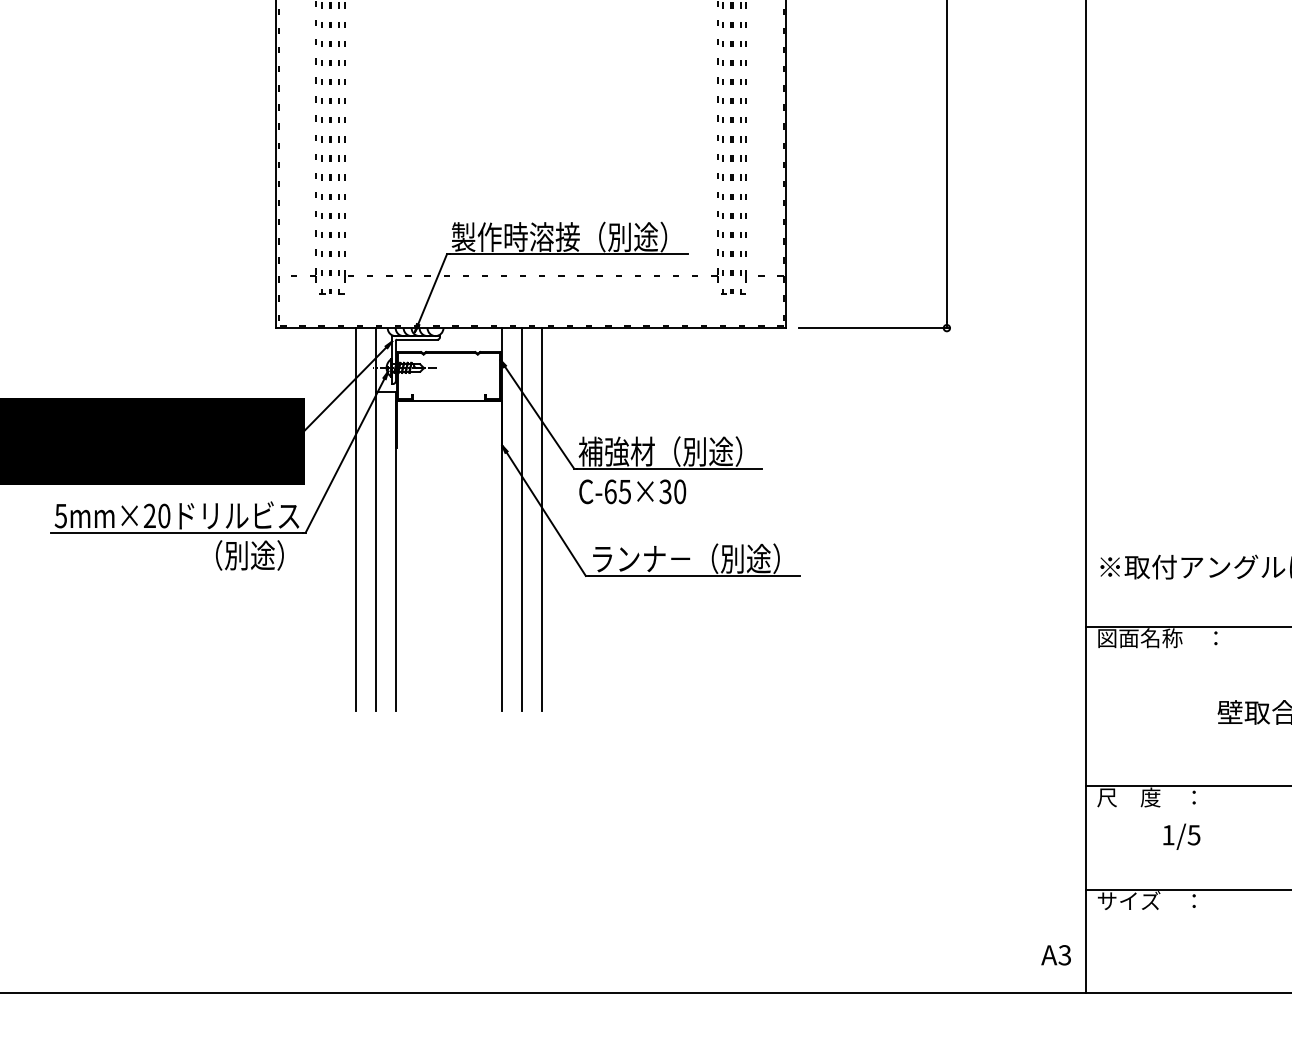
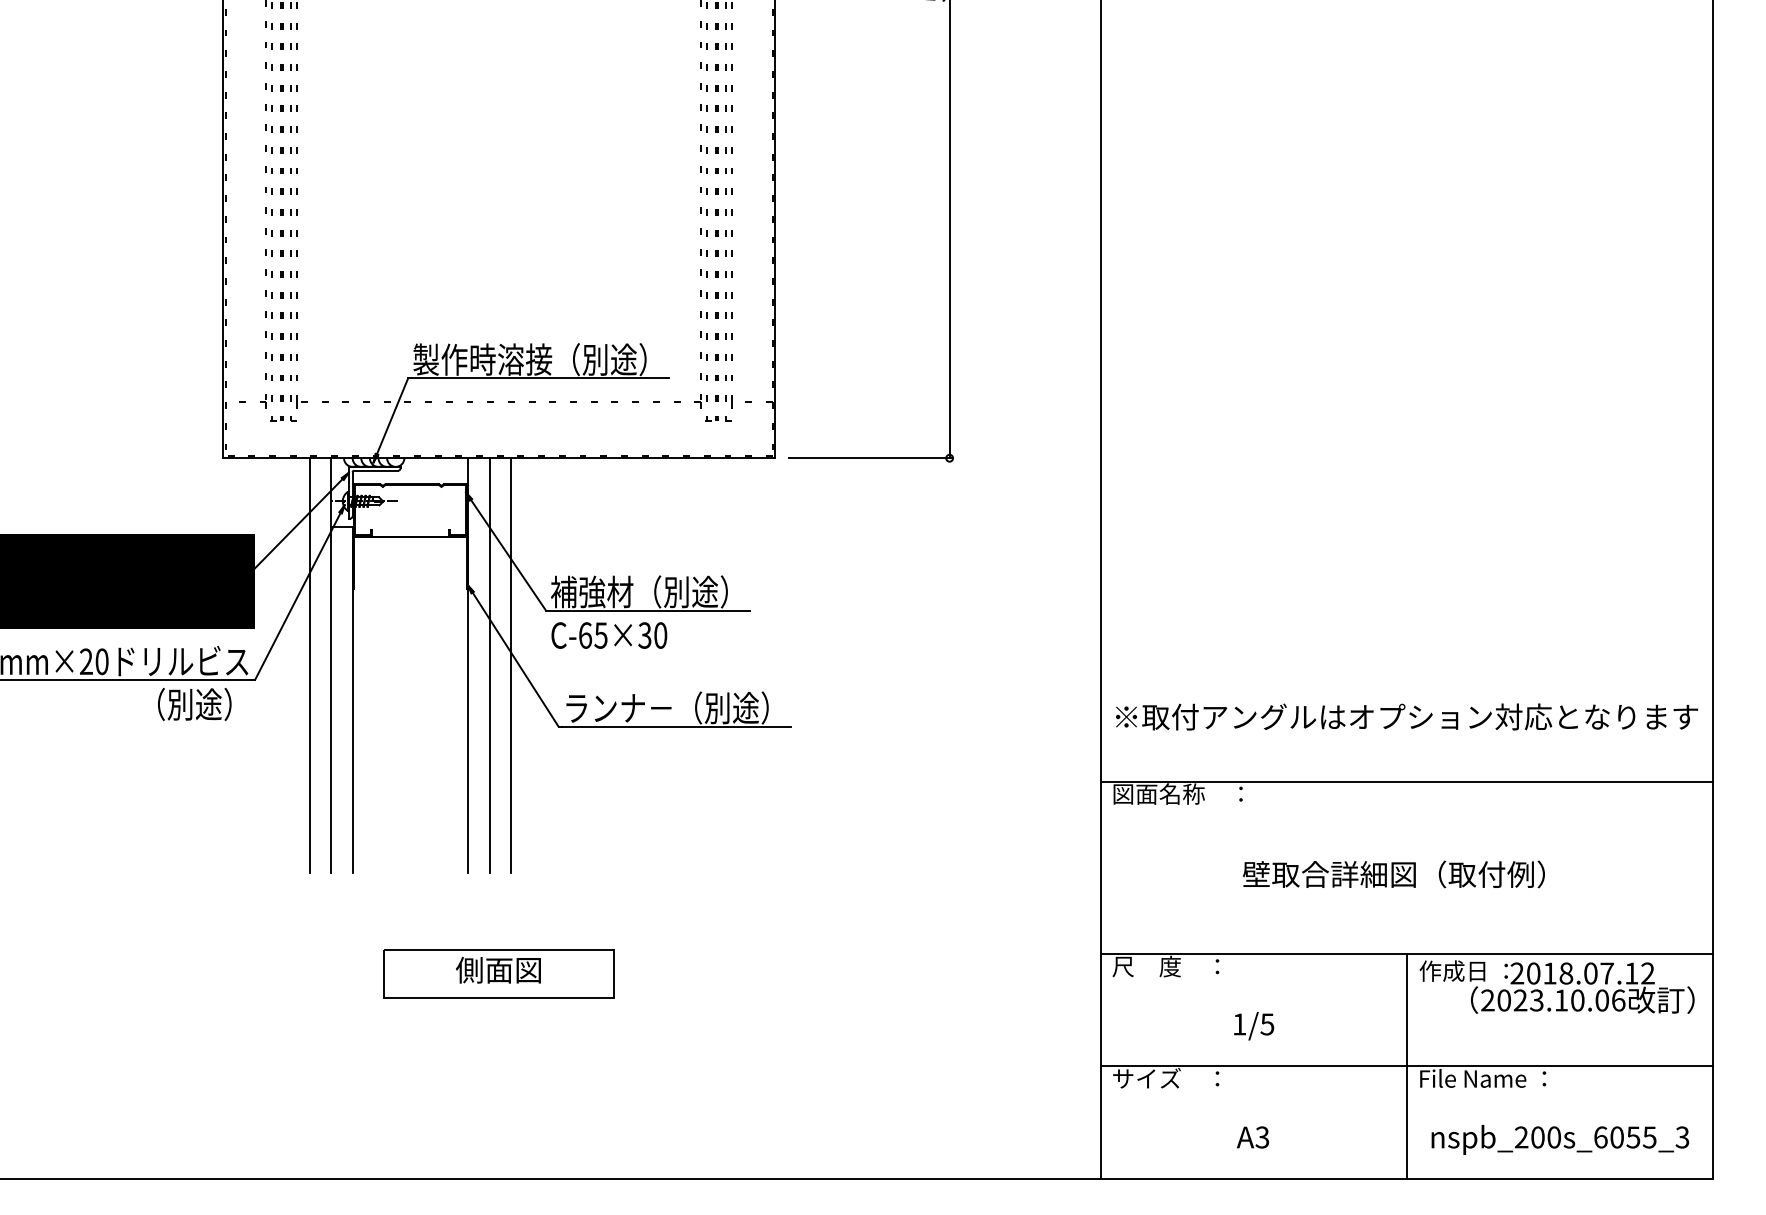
part: (530, 803) -> (498, 973), added
text: (1182, 837) -> (1254, 1026), moved
text: (1055, 955) -> (1252, 1137), moved

